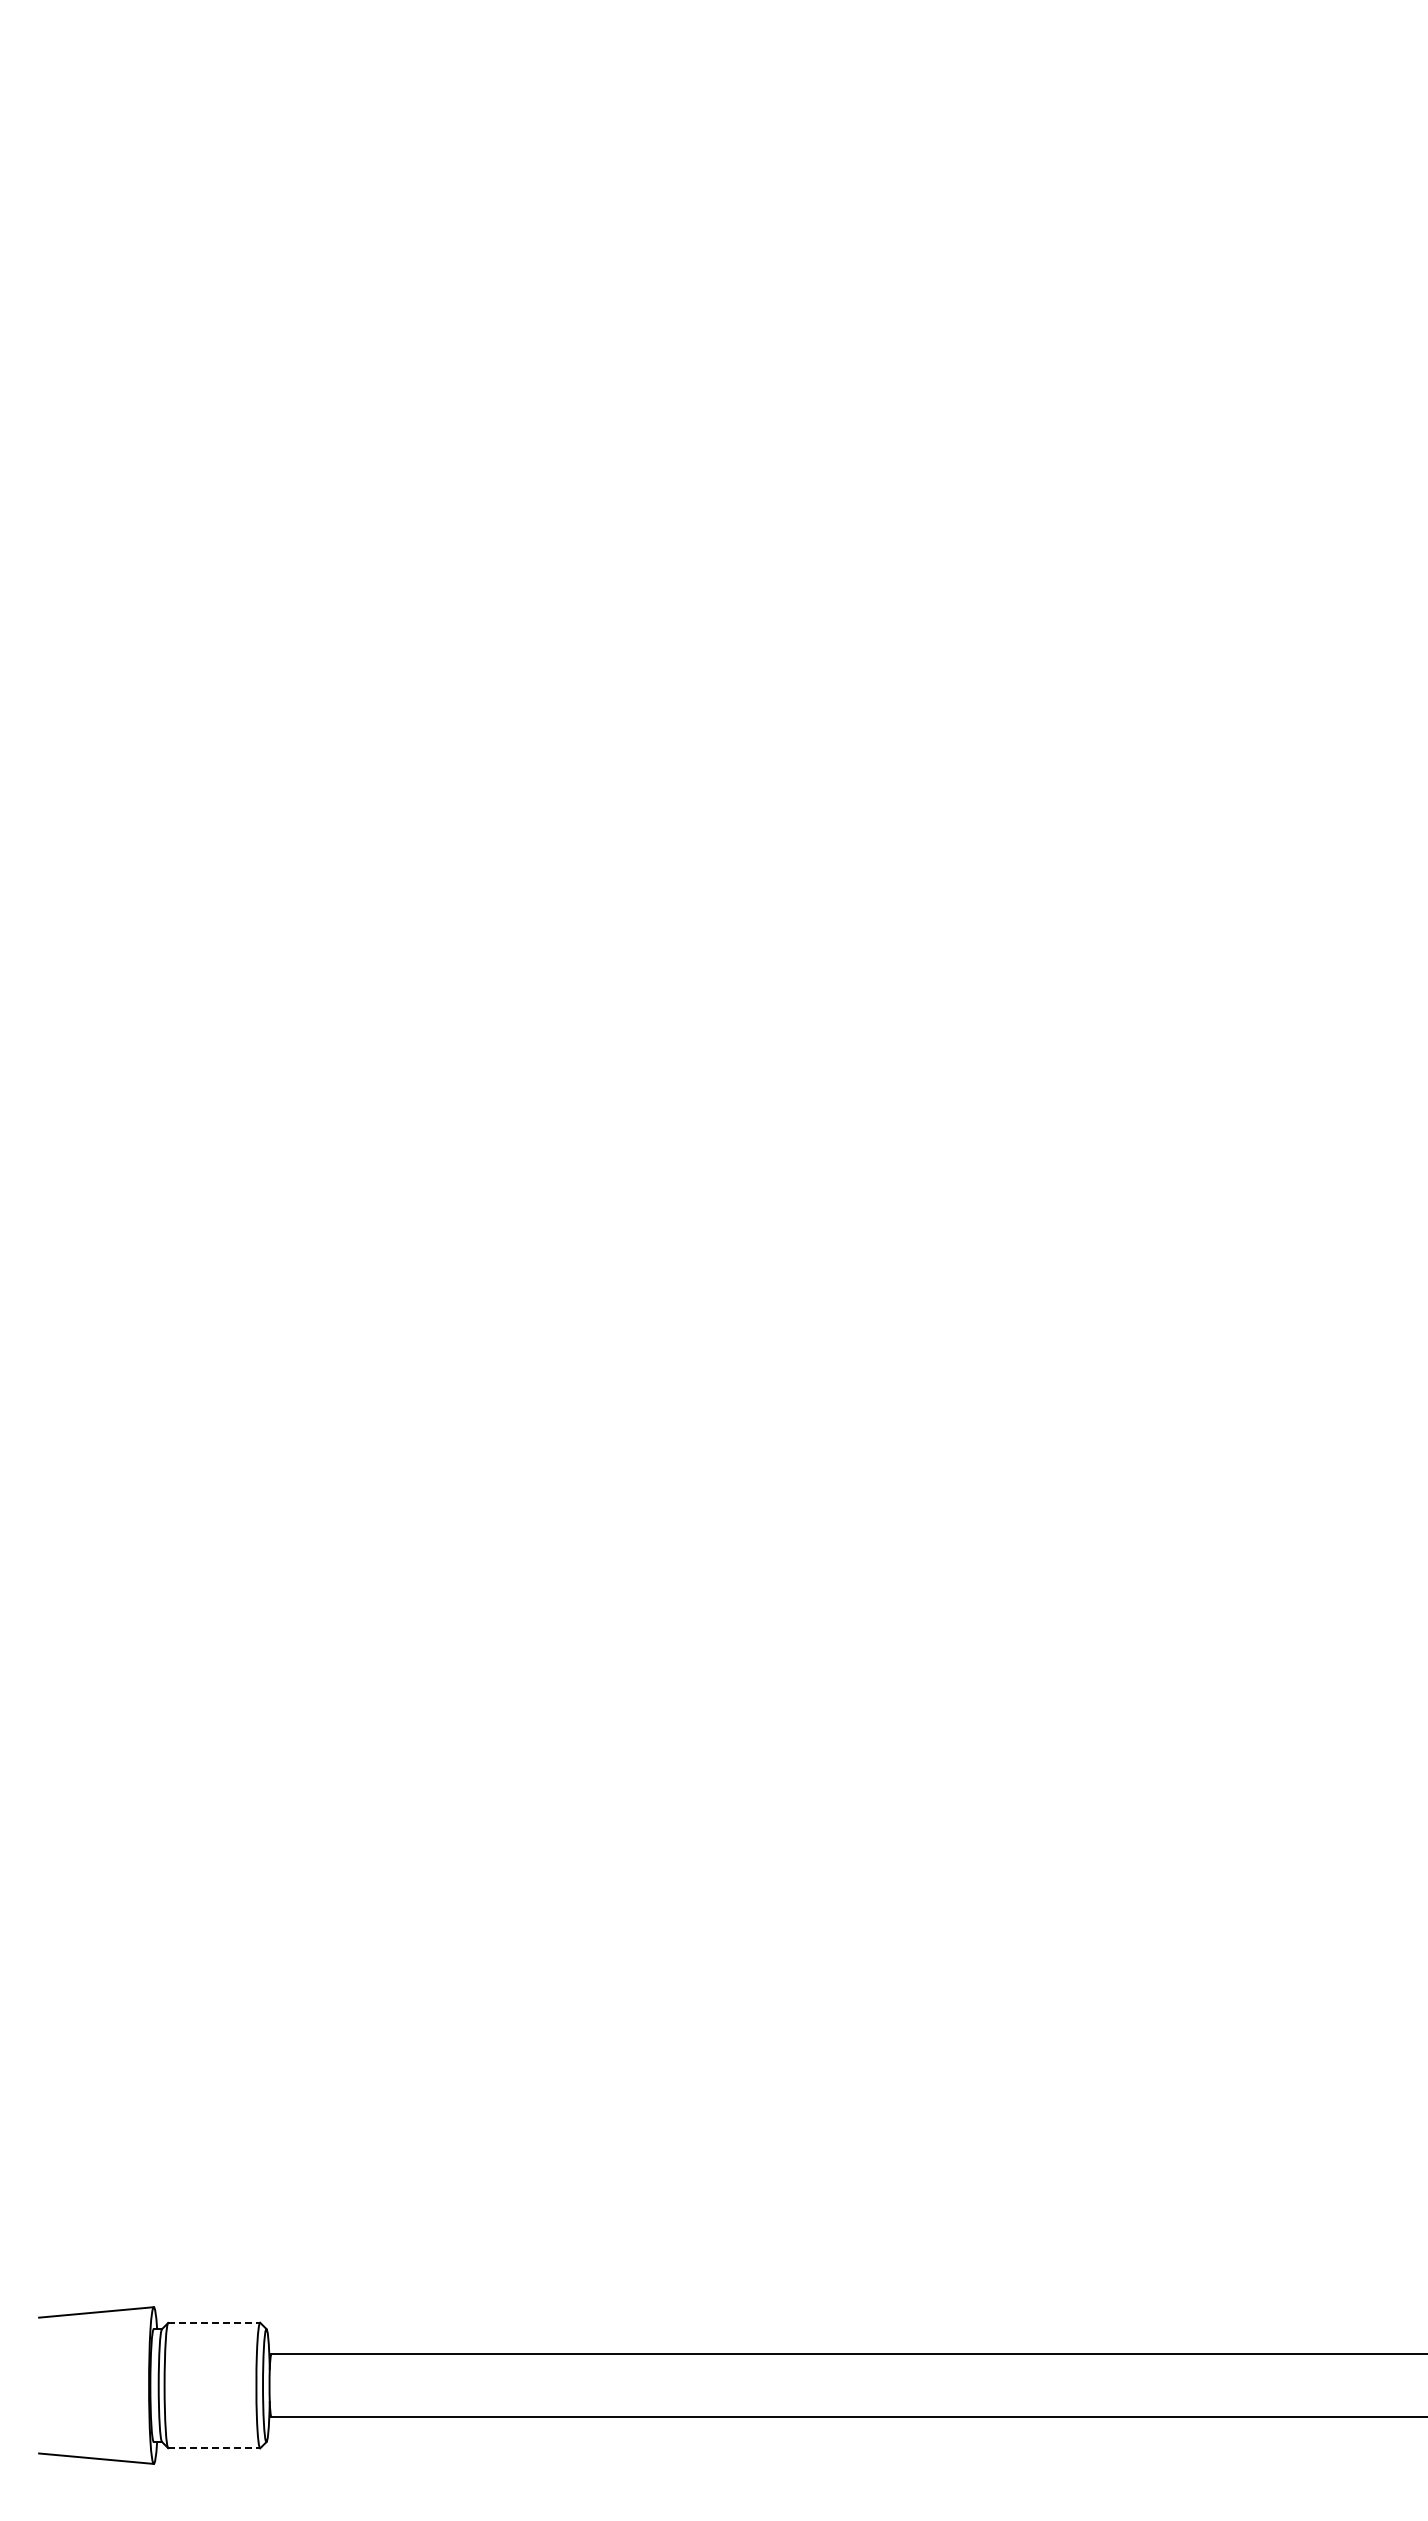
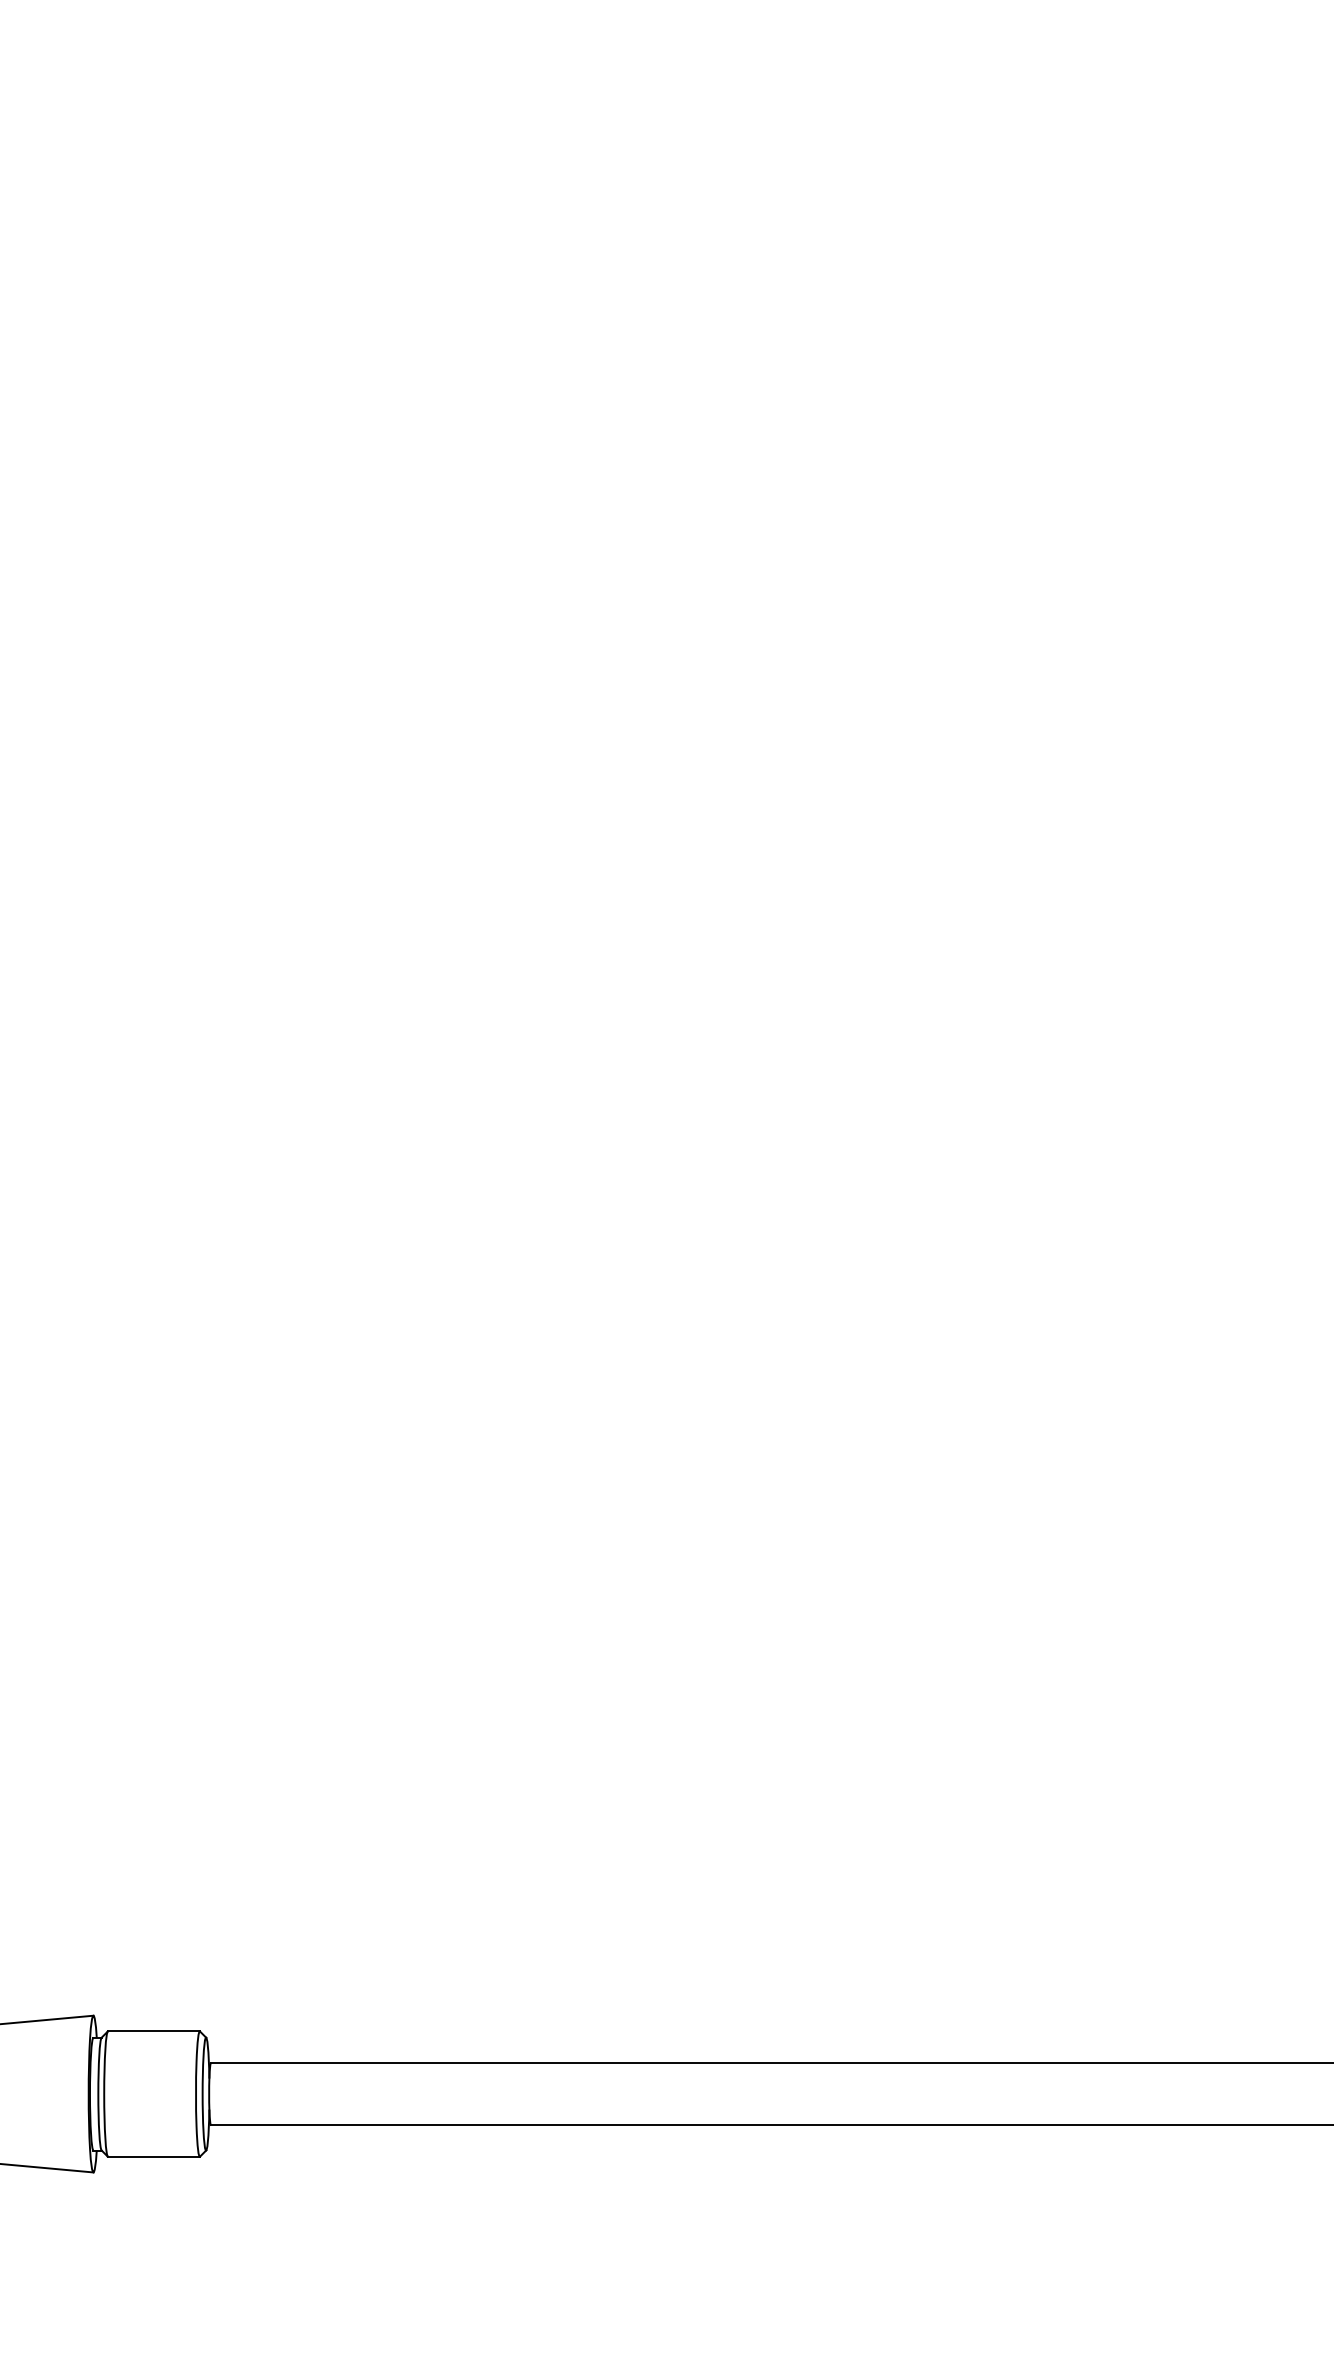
line: (214, 2322) -> (154, 2031), dashed -> solid
line: (214, 2448) -> (154, 2157), dashed -> solid

